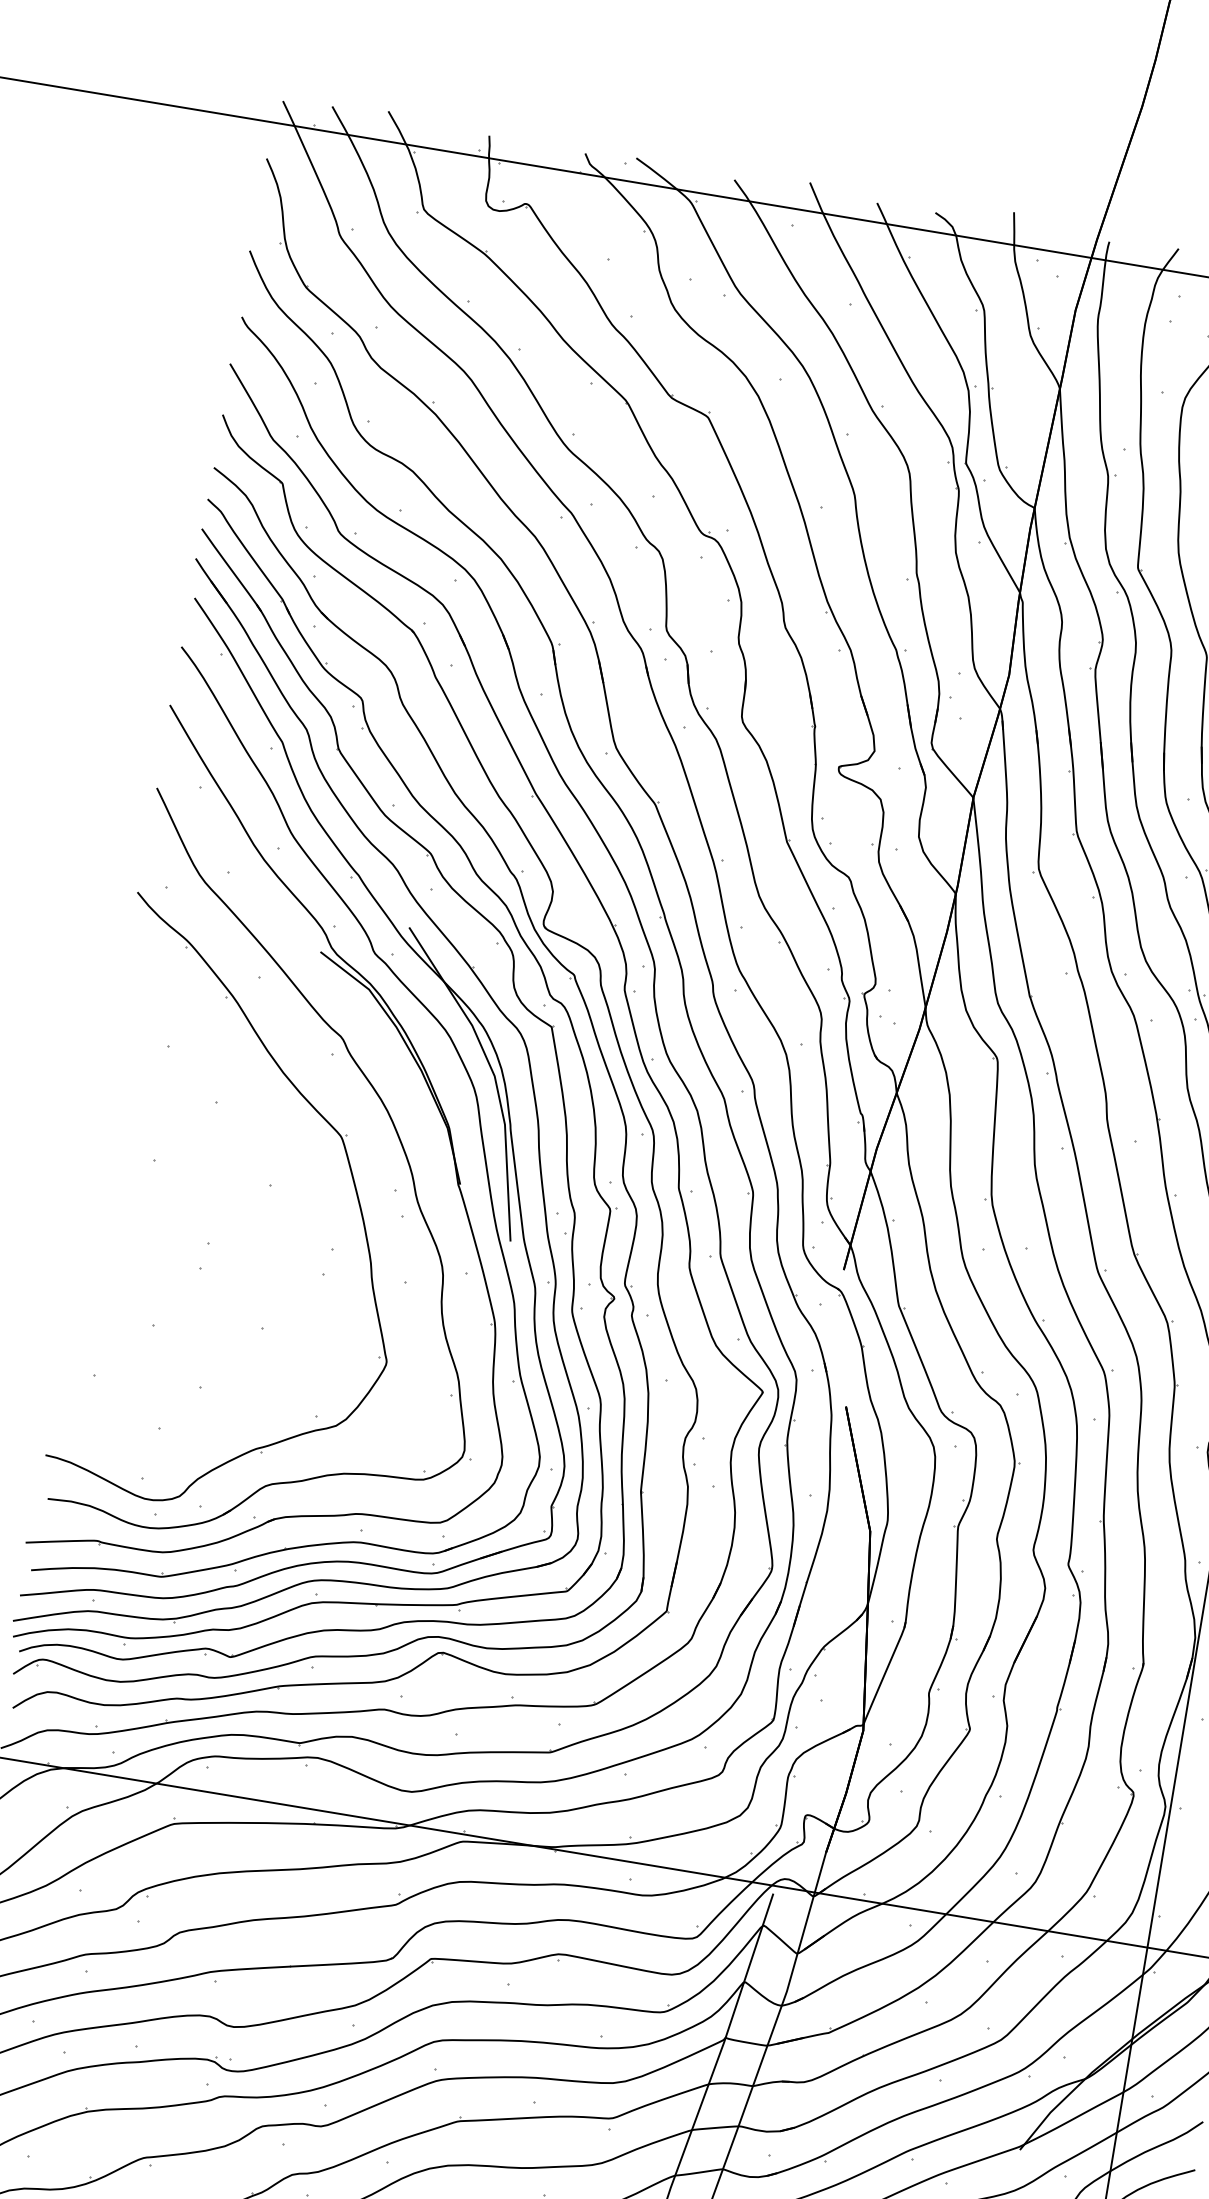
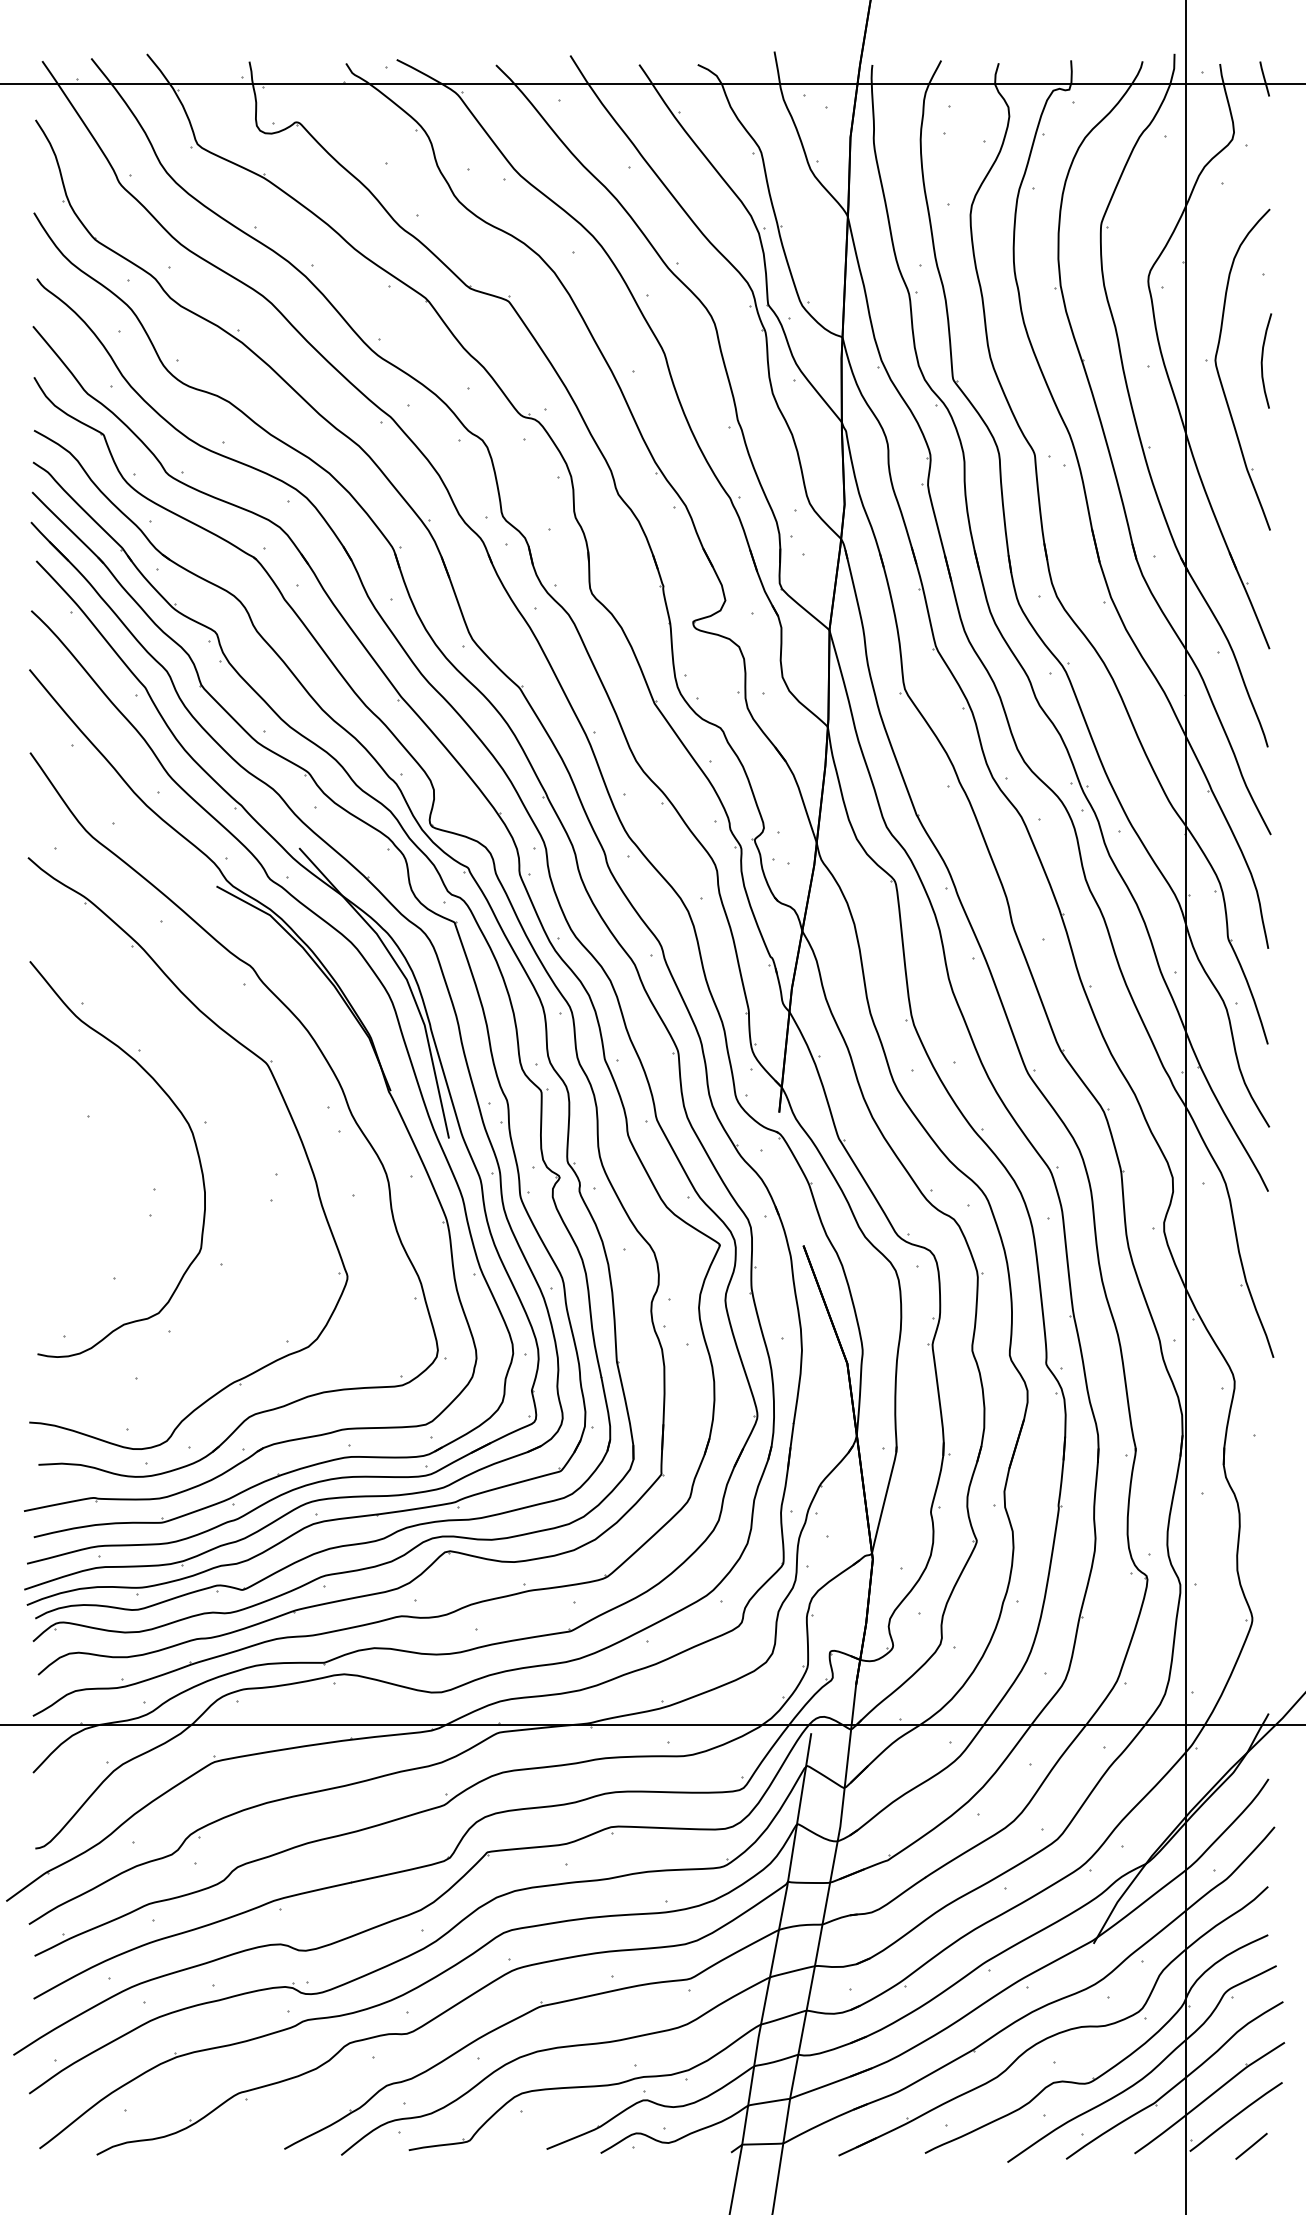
curve: (247, 1174) -> (181, 1115), added

